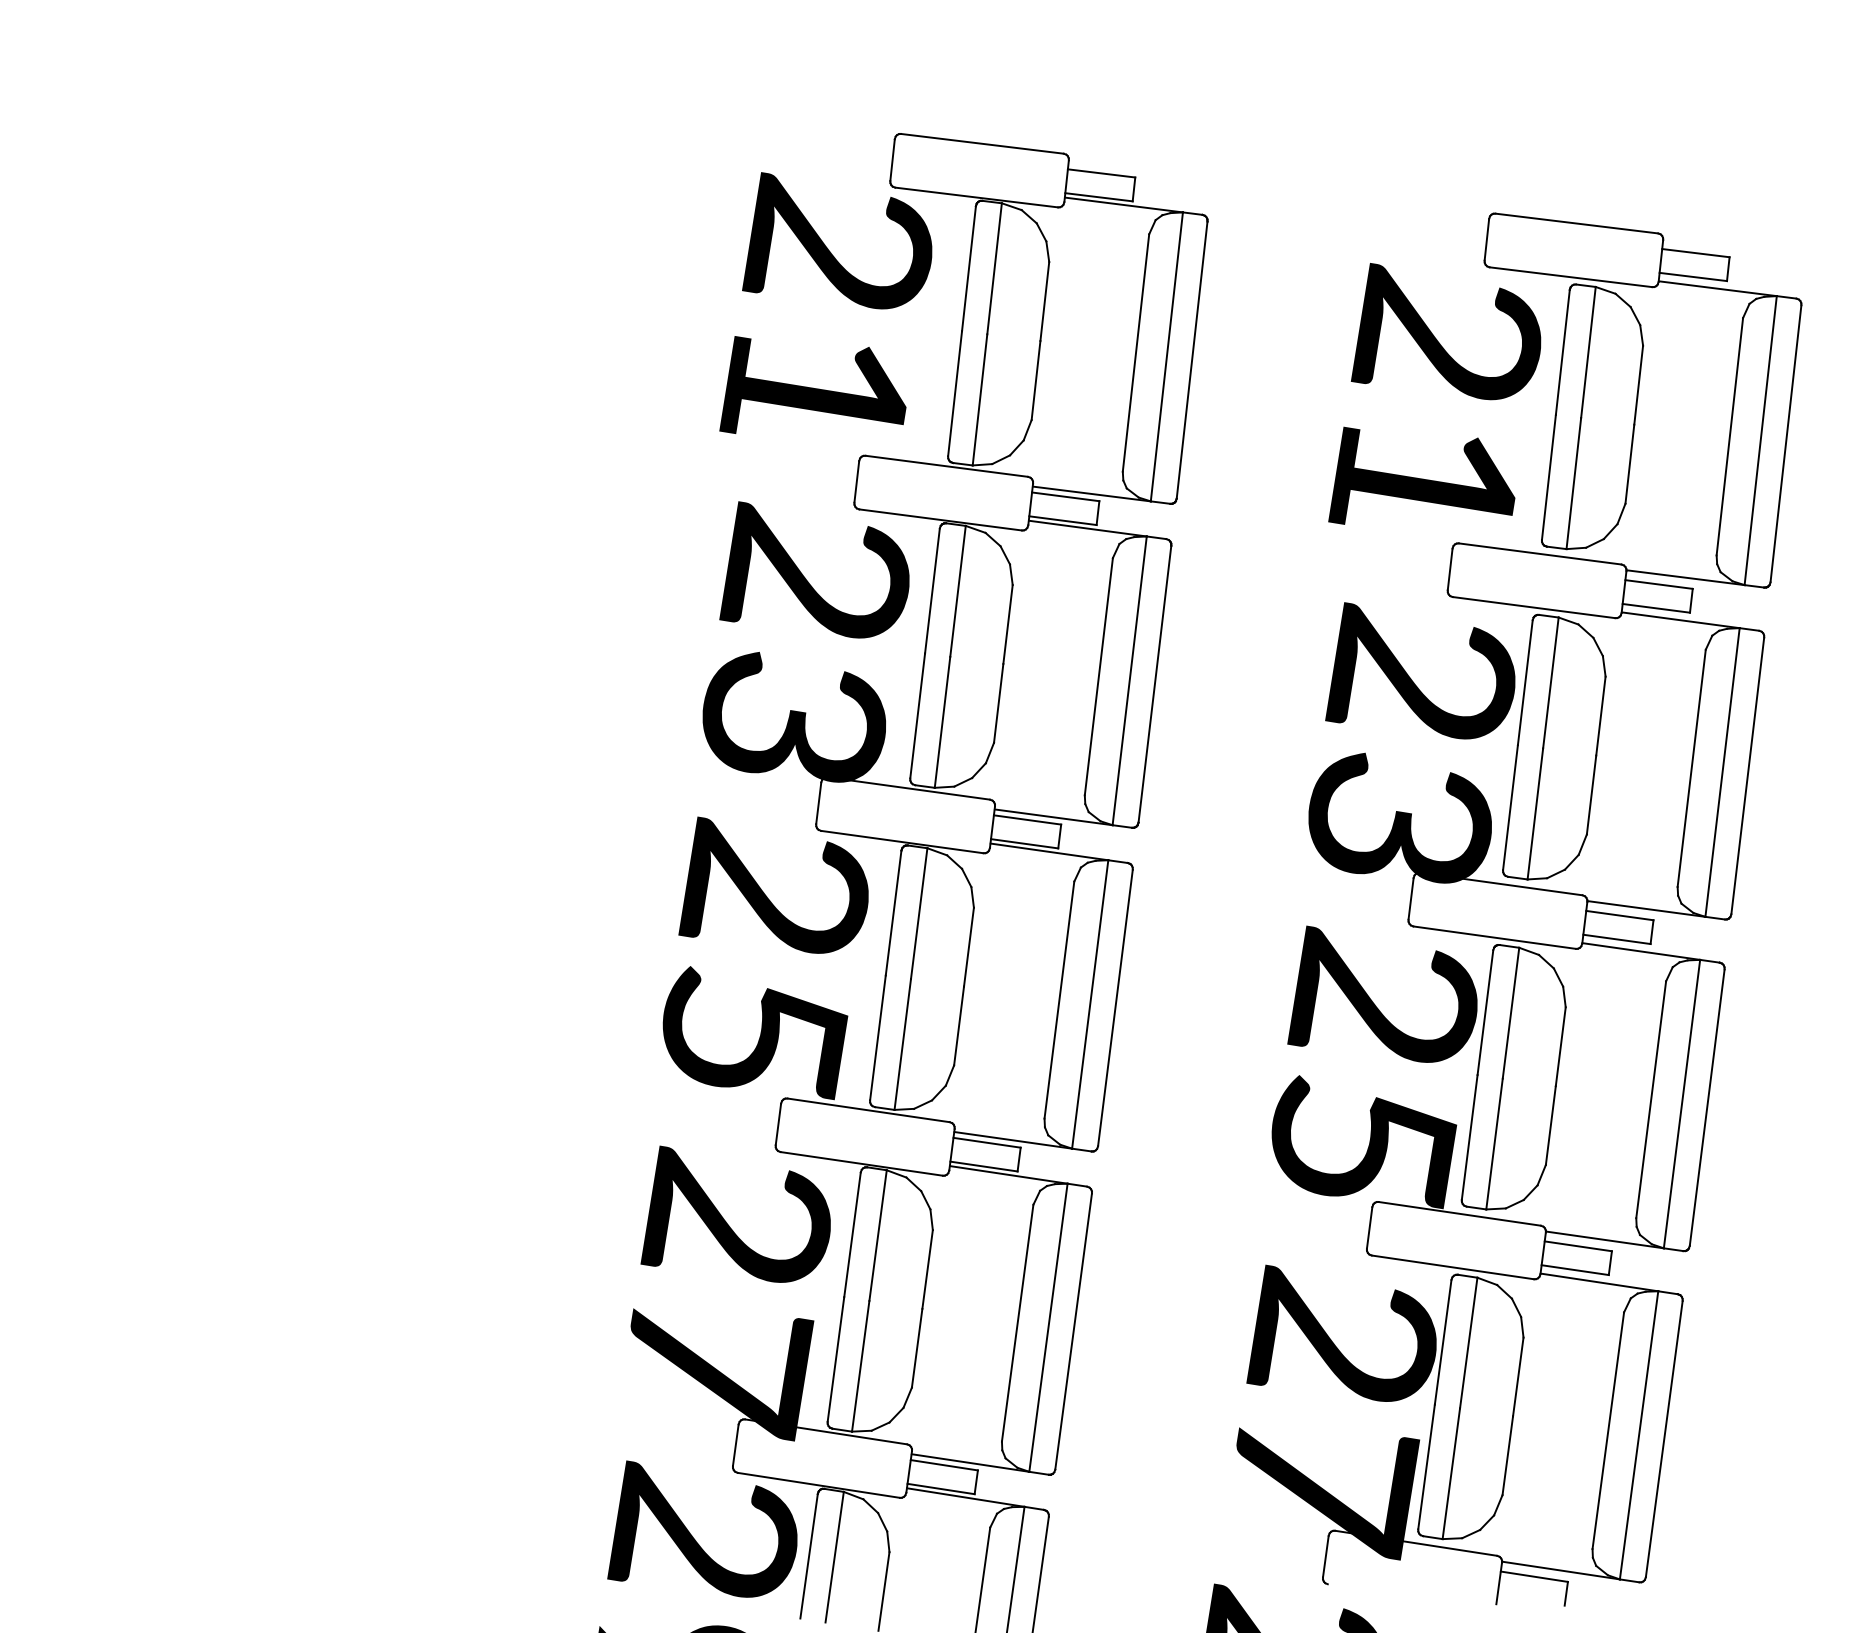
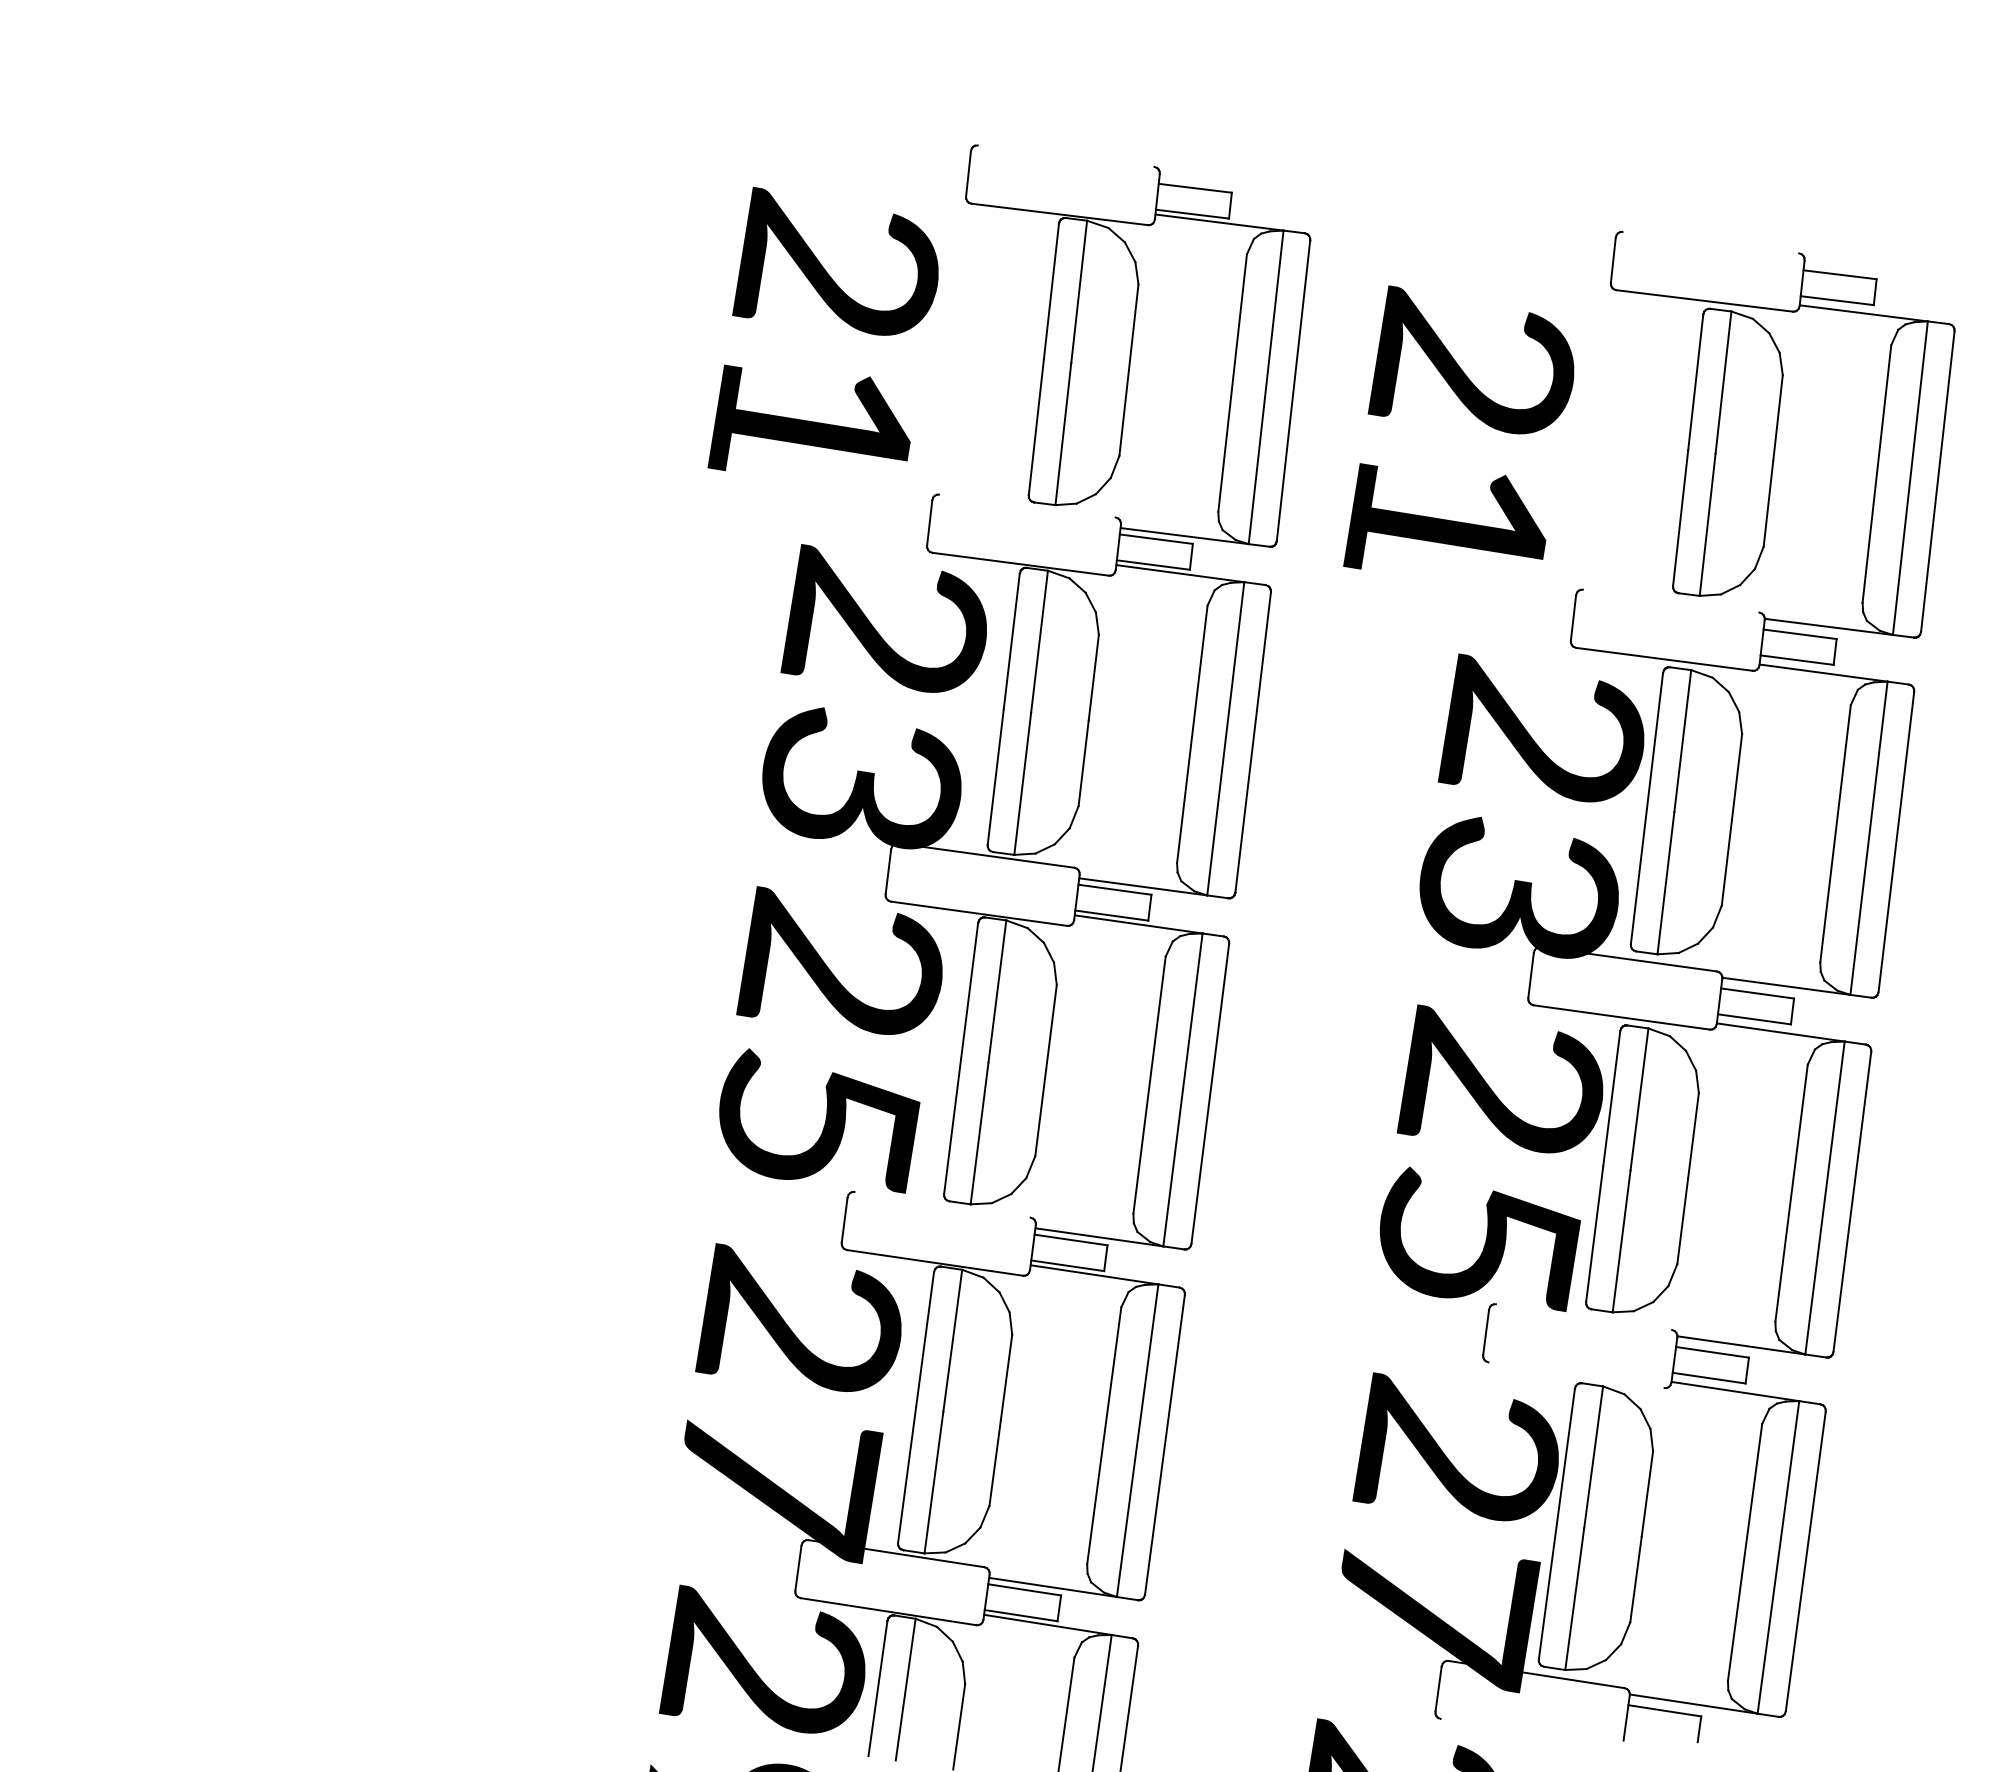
line: (981, 143) -> (1065, 155), removed
line: (1576, 223) -> (1710, 242), removed
text: (825, 303) -> (822, 329), moved
text: (1434, 393) -> (1458, 427), moved
line: (946, 465) -> (1027, 505), removed
line: (1539, 553) -> (1670, 600), removed
line: (868, 1110) -> (942, 1204), removed
line: (1459, 1214) -> (1583, 1317), removed
line: (1452, 1267) -> (1576, 1375), removed

